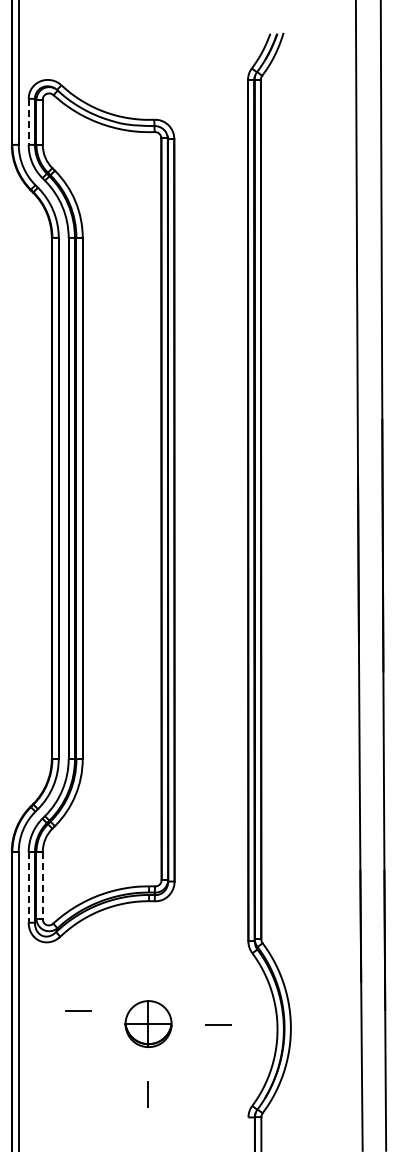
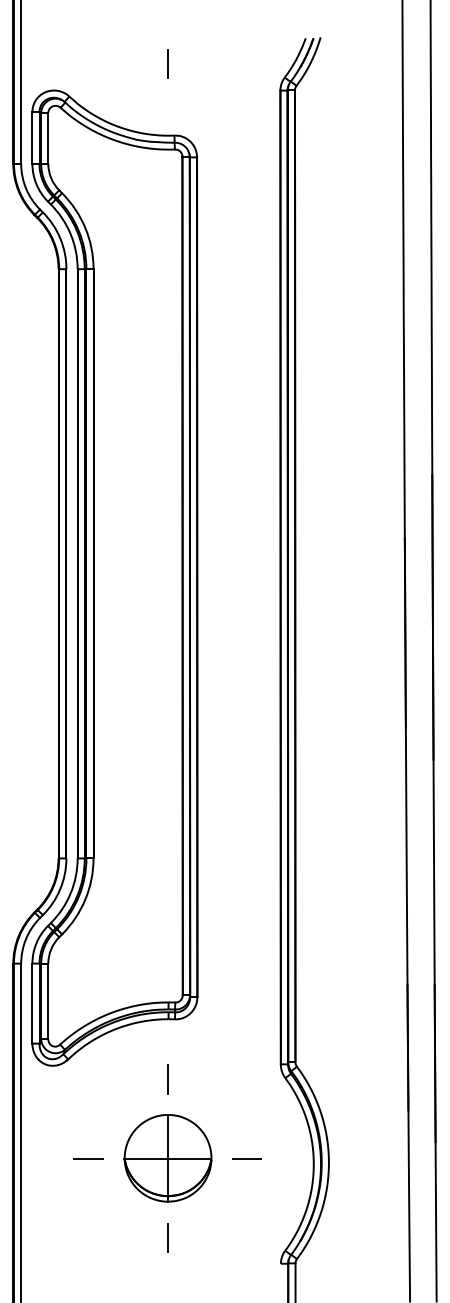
line: (148, 56) -> (167, 64), added
line: (28, 122) -> (32, 138), dashed -> solid
line: (42, 885) -> (48, 1001), dashed -> solid
line: (28, 887) -> (32, 1003), dashed -> solid
line: (148, 954) -> (167, 1079), added
line: (78, 1010) -> (88, 1158), moved
part: (148, 1023) -> (167, 1157), size x1.67

